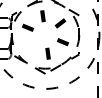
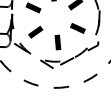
line: (30, 46) -> (35, 32), added

